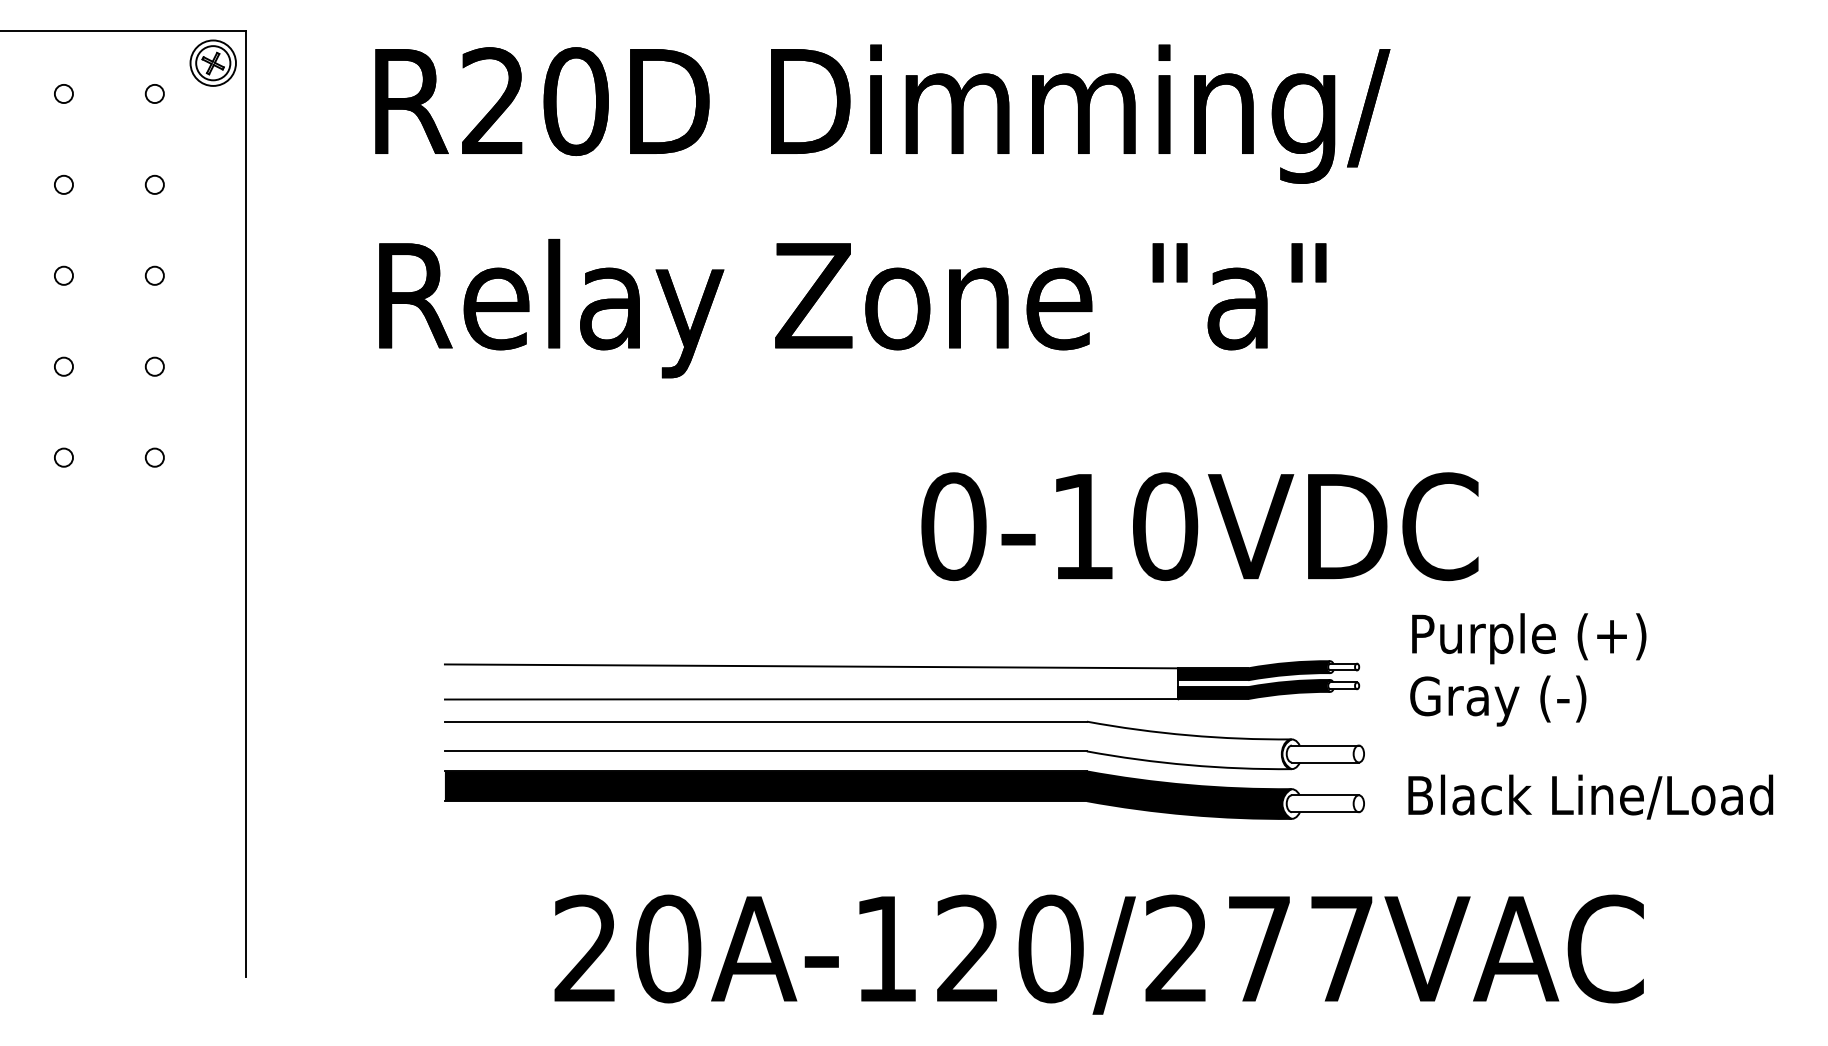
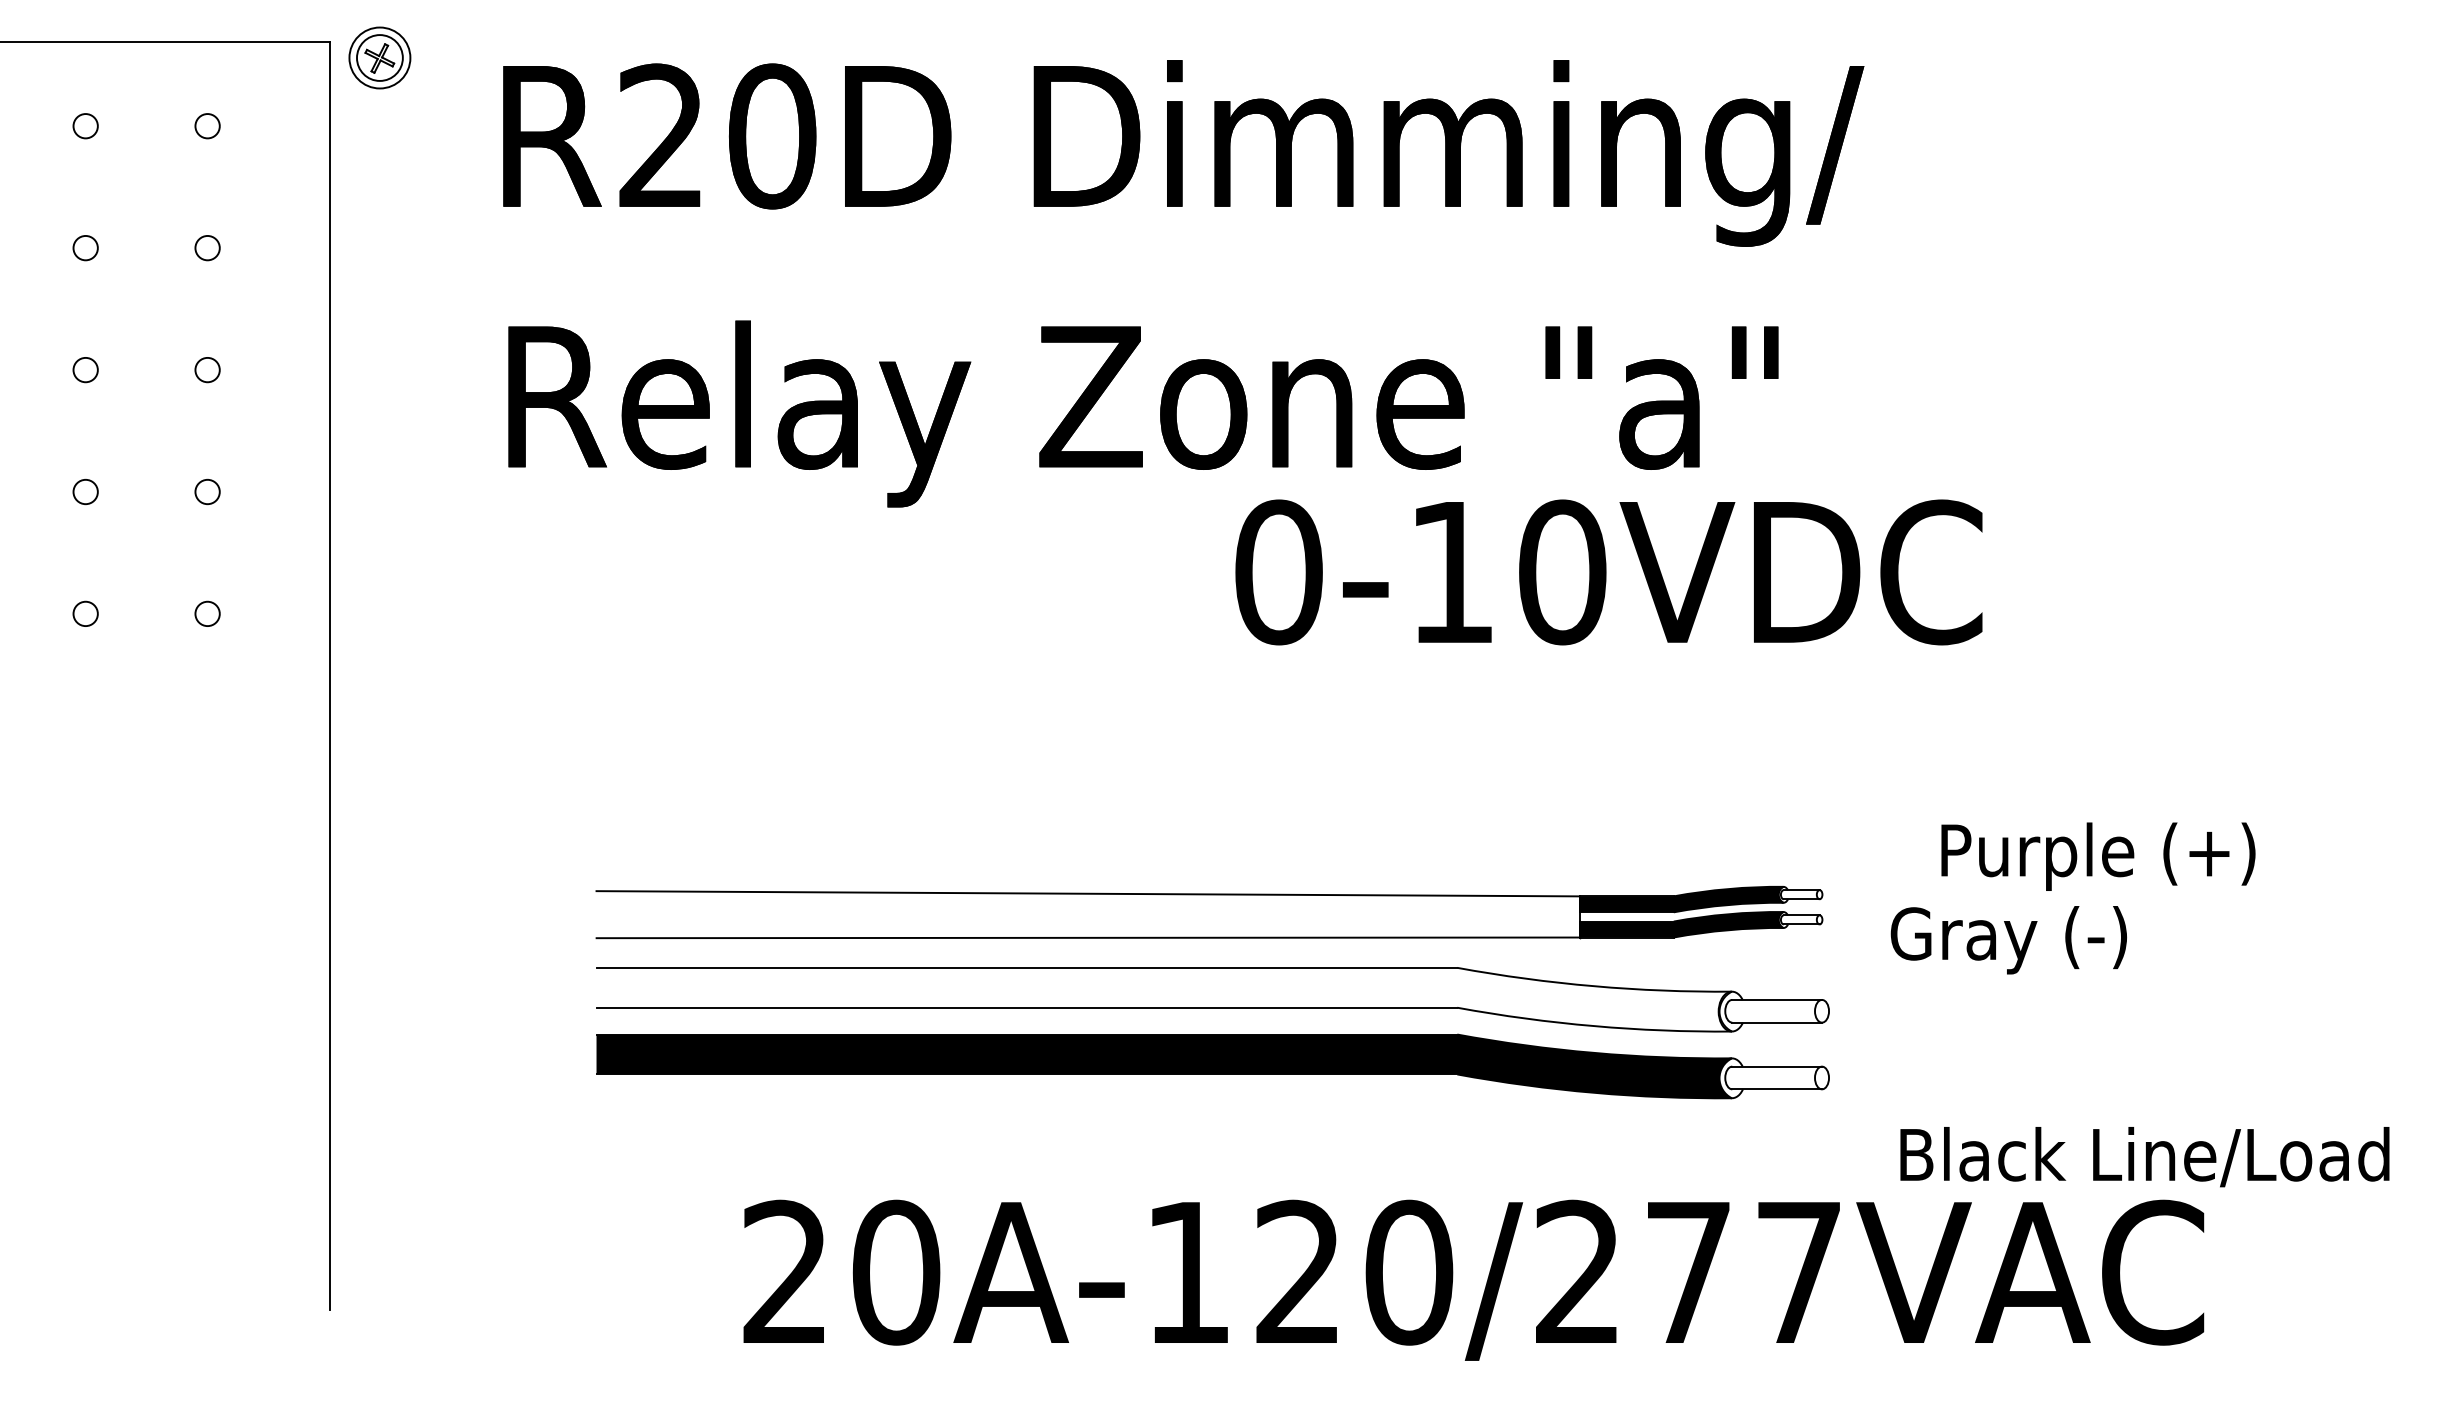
part: (212, 62) -> (379, 57), moved
text: (1199, 526) -> (1608, 572), moved
text: (1529, 638) -> (2098, 856), moved
text: (1590, 797) -> (2144, 1157), moved

